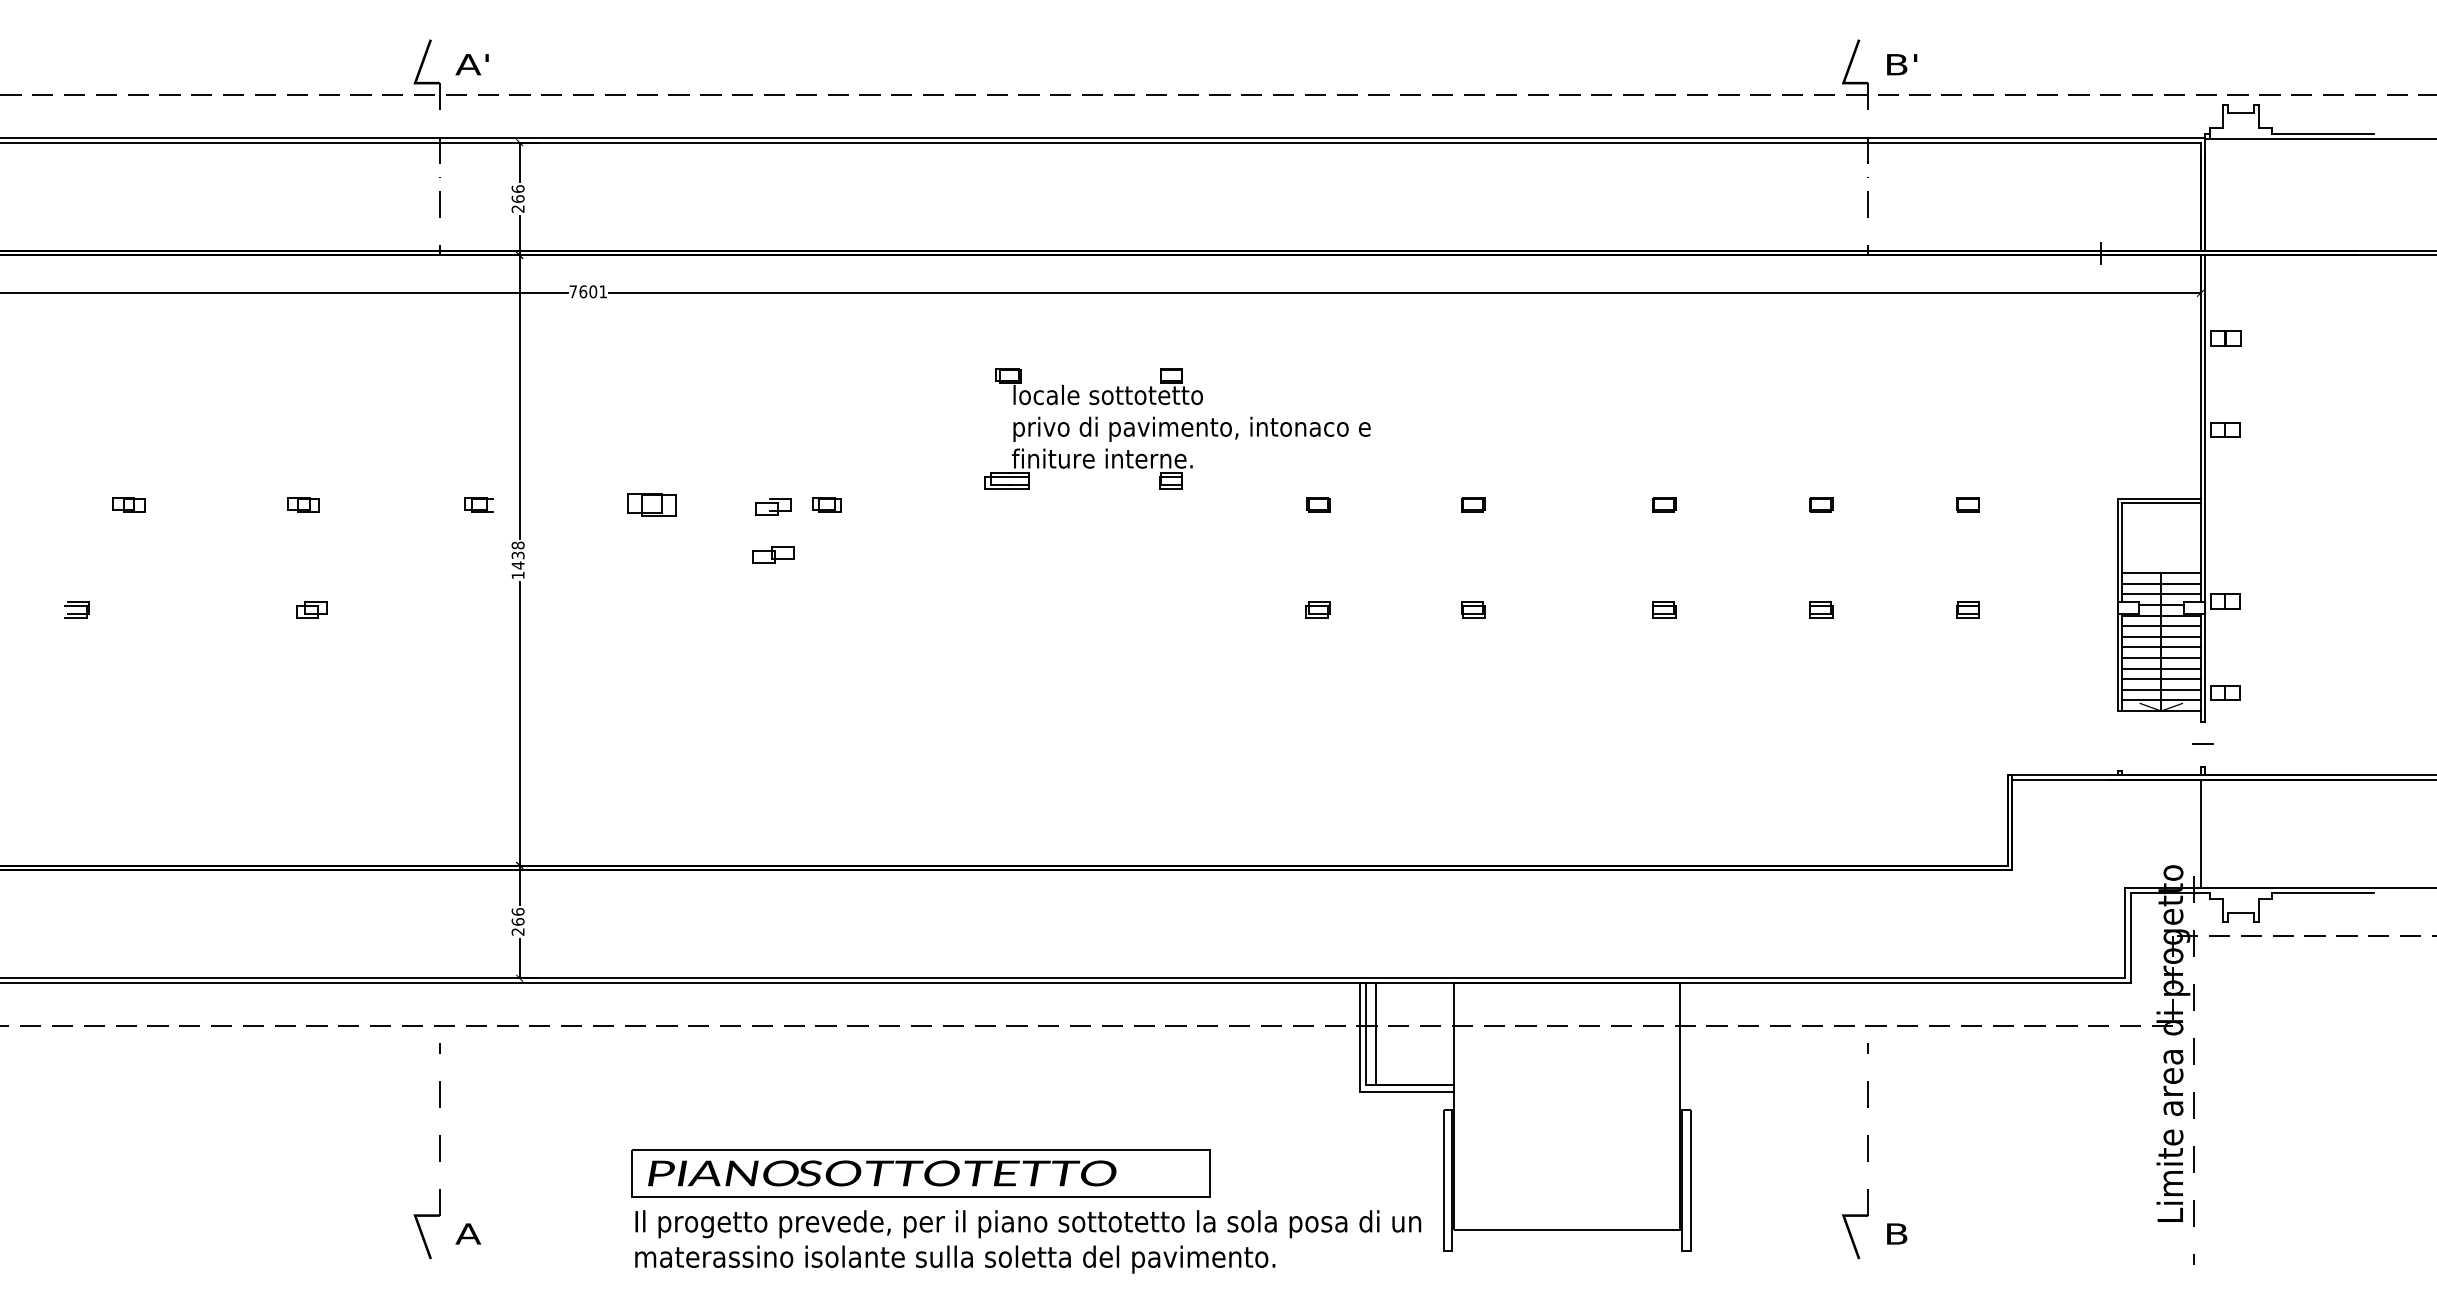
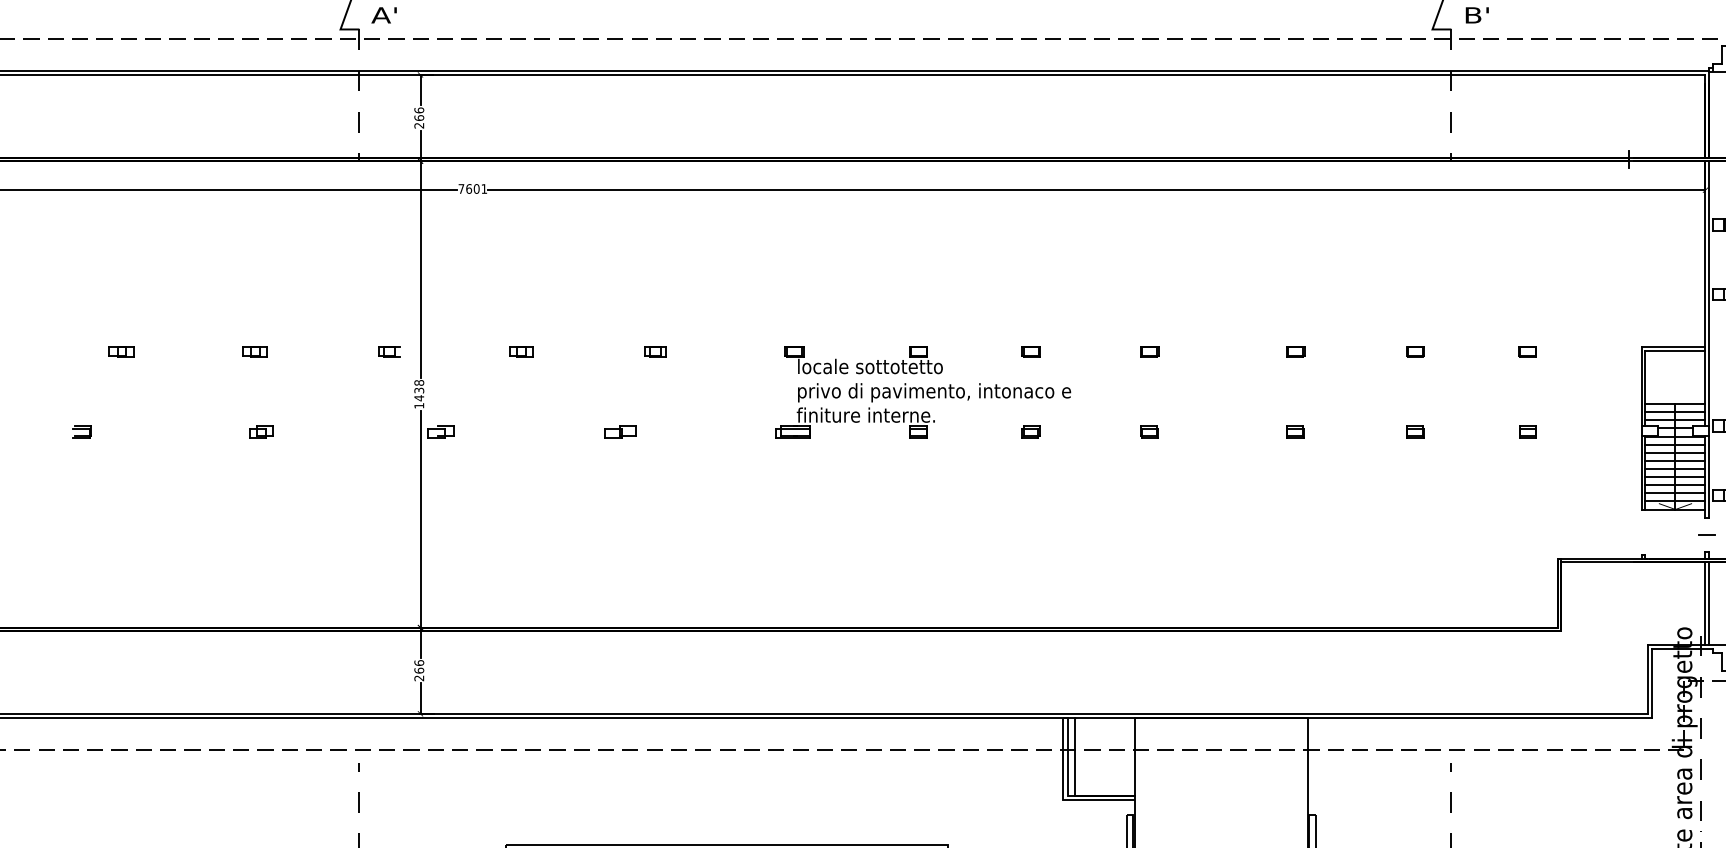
part: (1177, 428) -> (923, 392), moved
part: (651, 504) -> (521, 351), size x0.62
part: (773, 506) -> (440, 431), moved
part: (773, 554) -> (620, 431), moved
line: (2204, 833) -> (1708, 603), added

